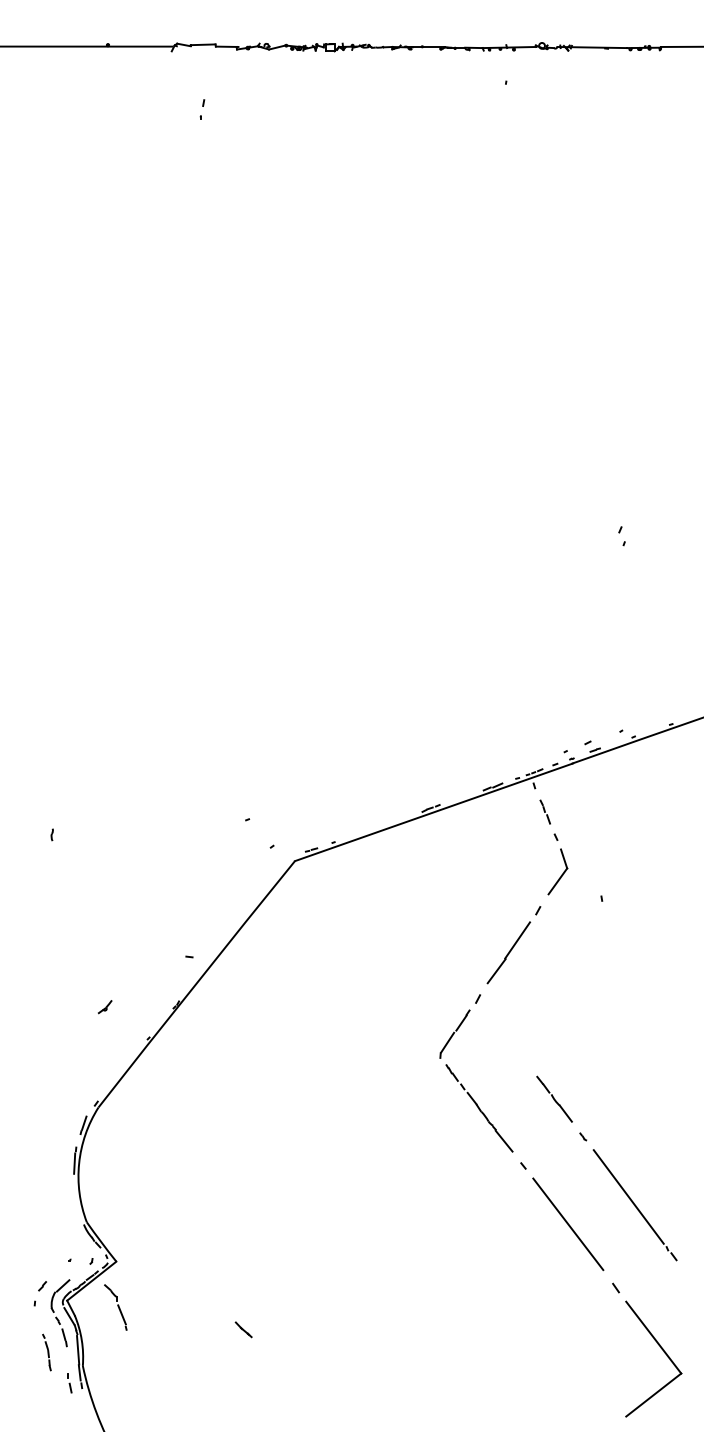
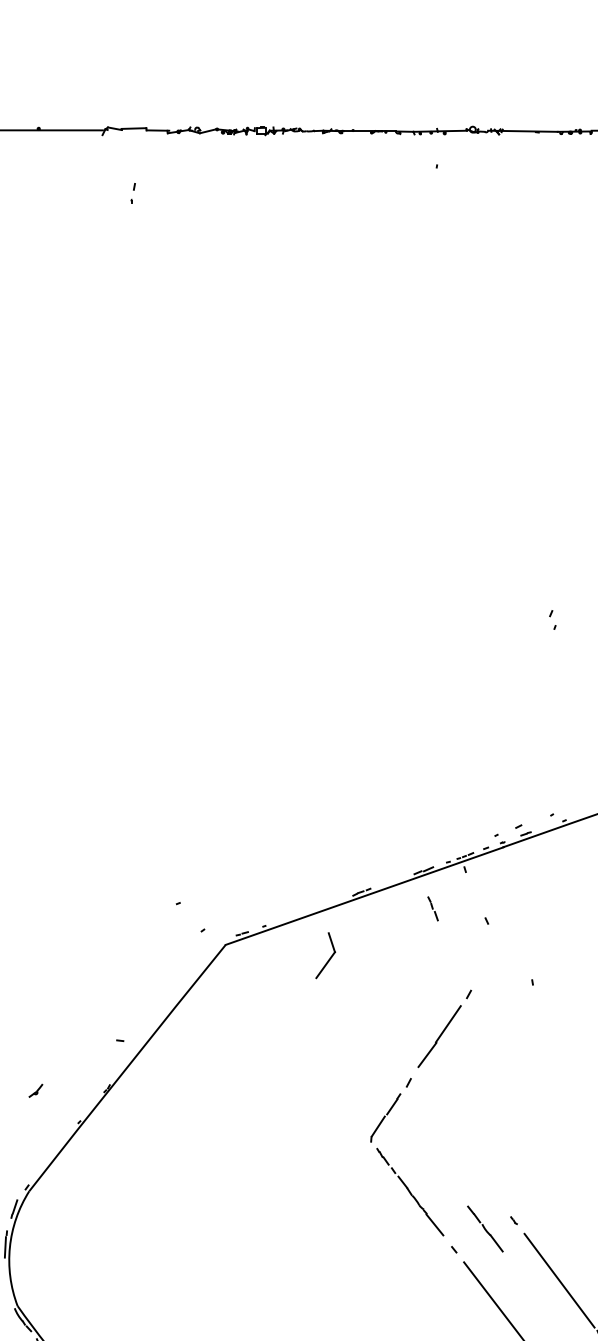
part: (544, 811) -> (432, 908), moved
part: (557, 871) -> (325, 955), moved
line: (554, 1098) -> (485, 1228), moved

